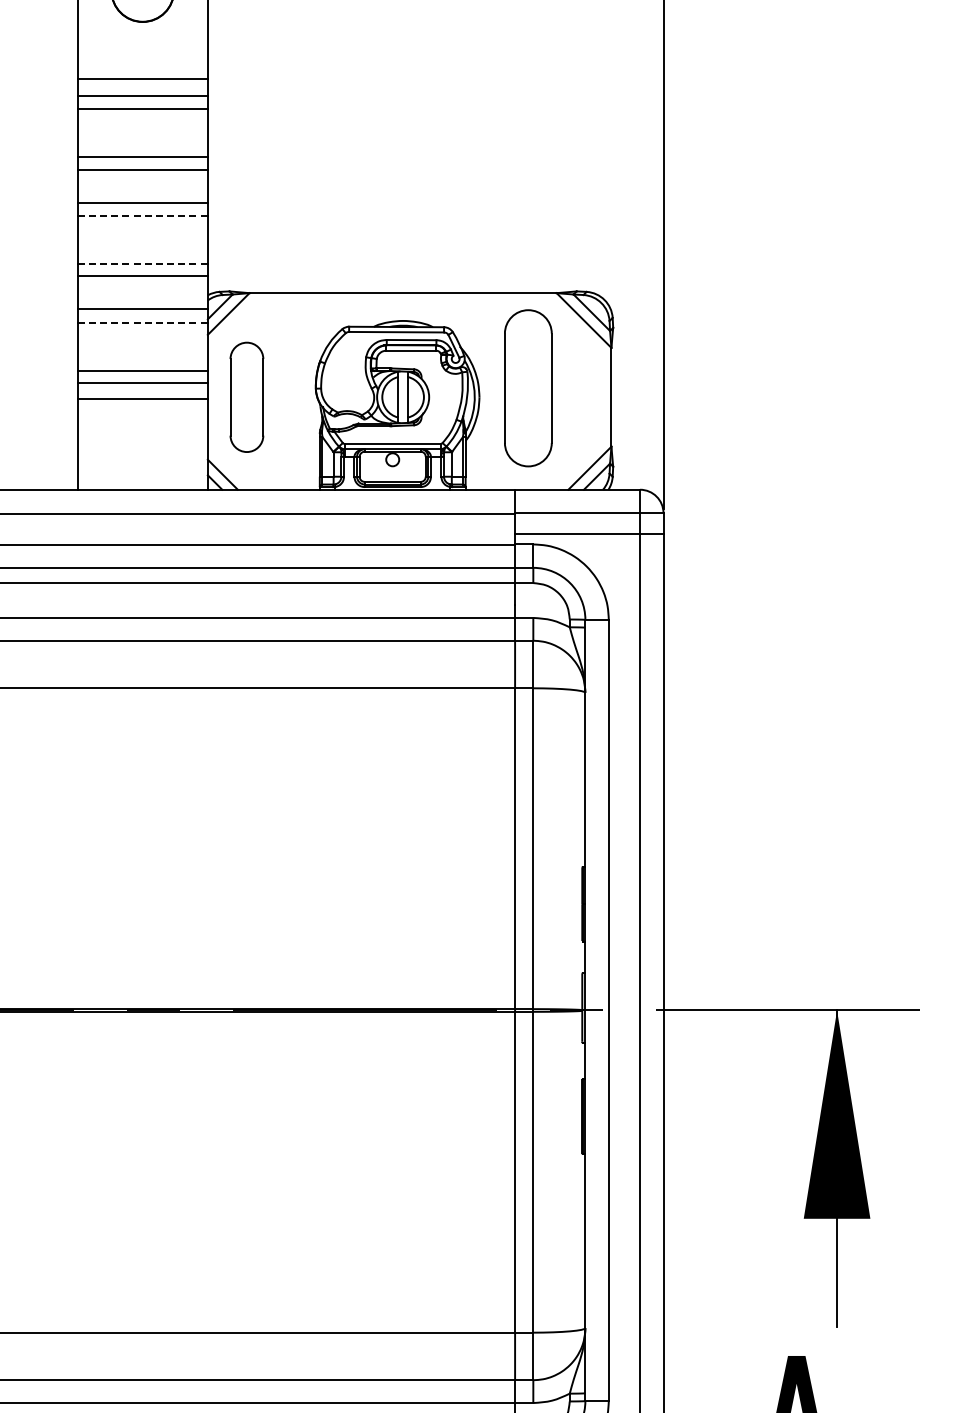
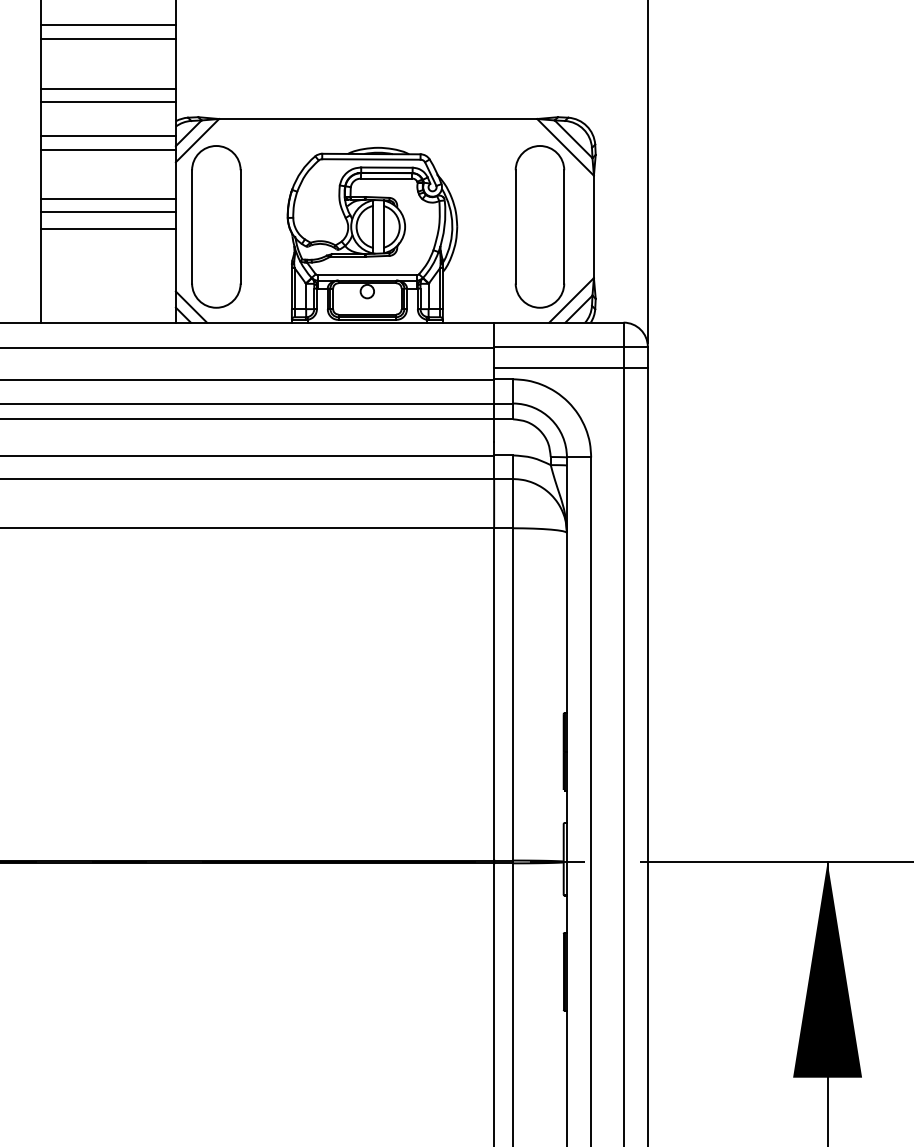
line: (143, 216) -> (109, 39), dashed -> solid
line: (143, 263) -> (109, 88), dashed -> solid
line: (143, 322) -> (109, 149), dashed -> solid
part: (528, 388) -> (540, 227), moved
part: (246, 397) -> (215, 227), size x1.43

